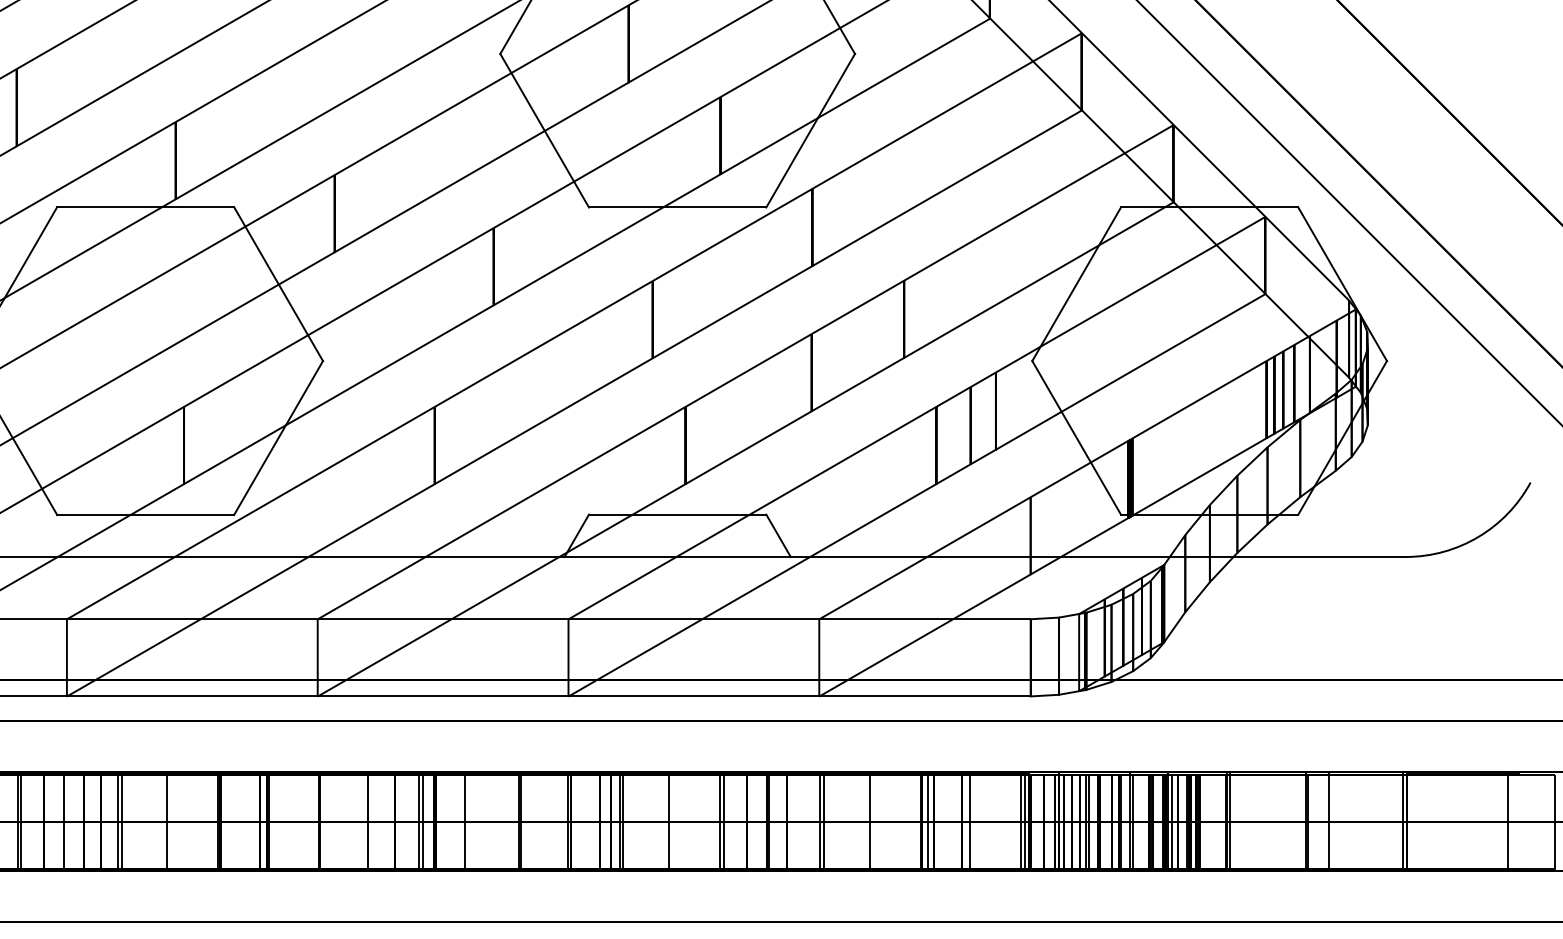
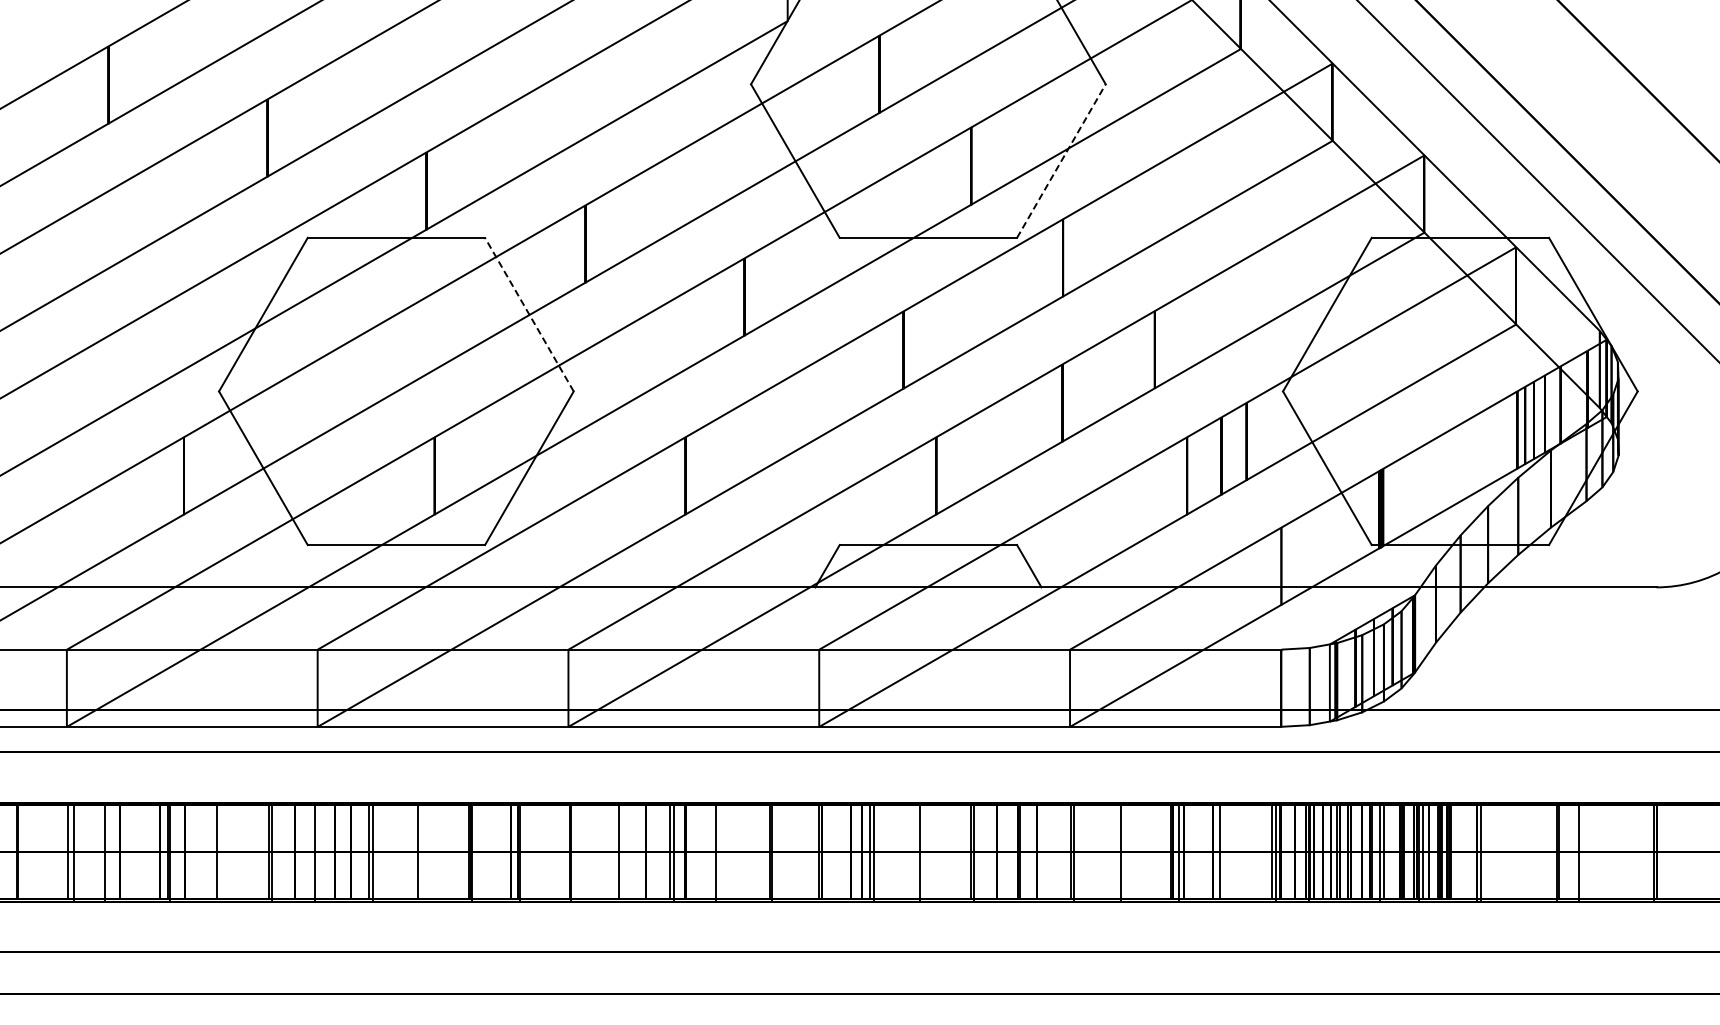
line: (810, 131) -> (1061, 161), solid -> dashed
line: (278, 284) -> (529, 314), solid -> dashed

